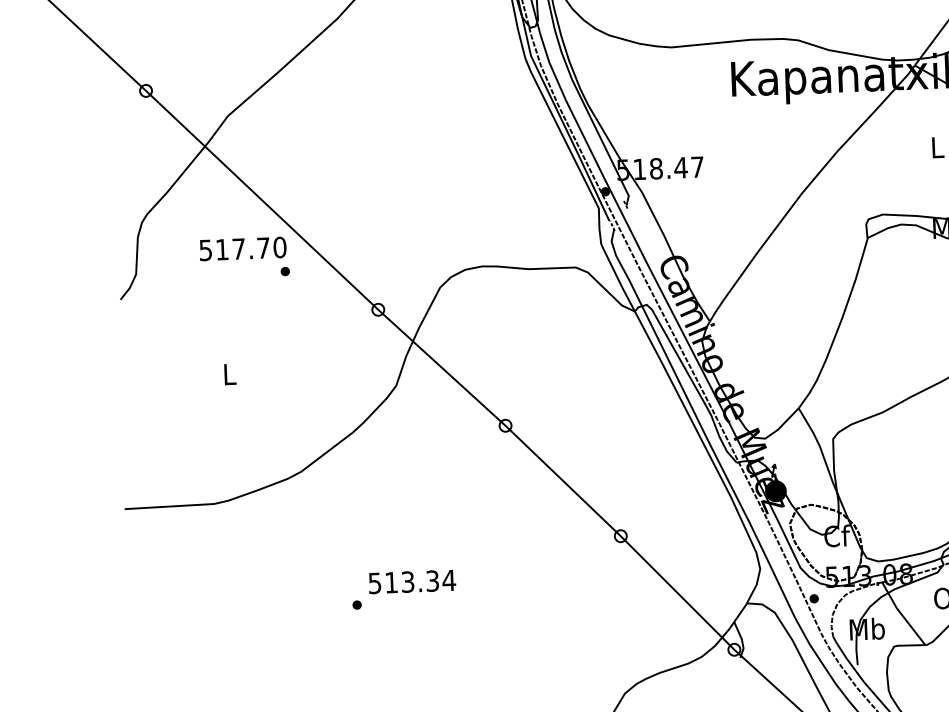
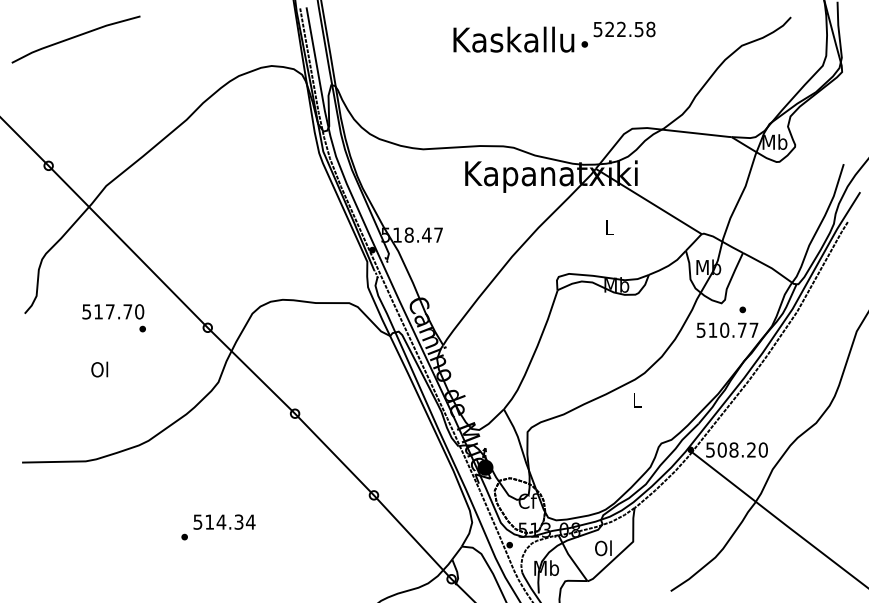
text: (243, 258) -> (113, 318), moved
text: (228, 374) -> (99, 369), L -> Ol
text: (408, 581) -> (221, 521), 513.34 -> 514.34

